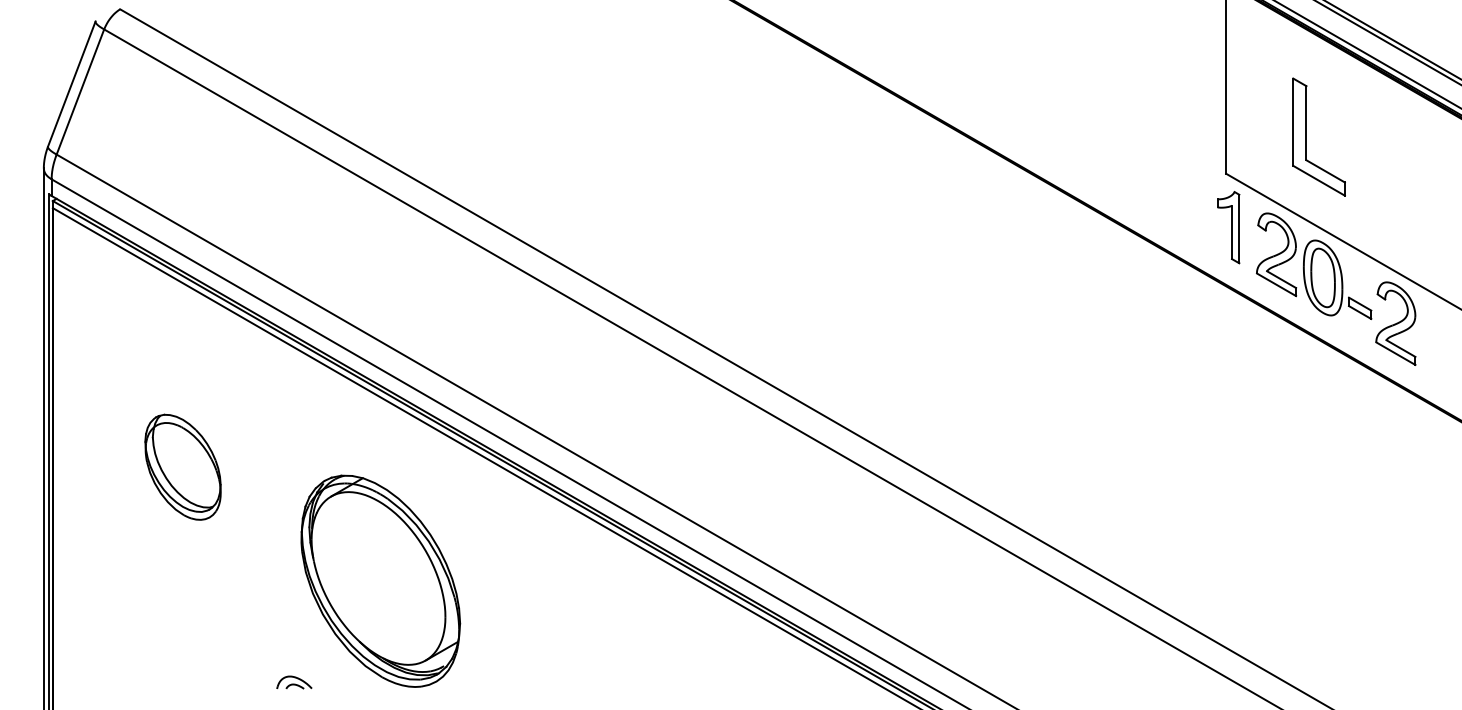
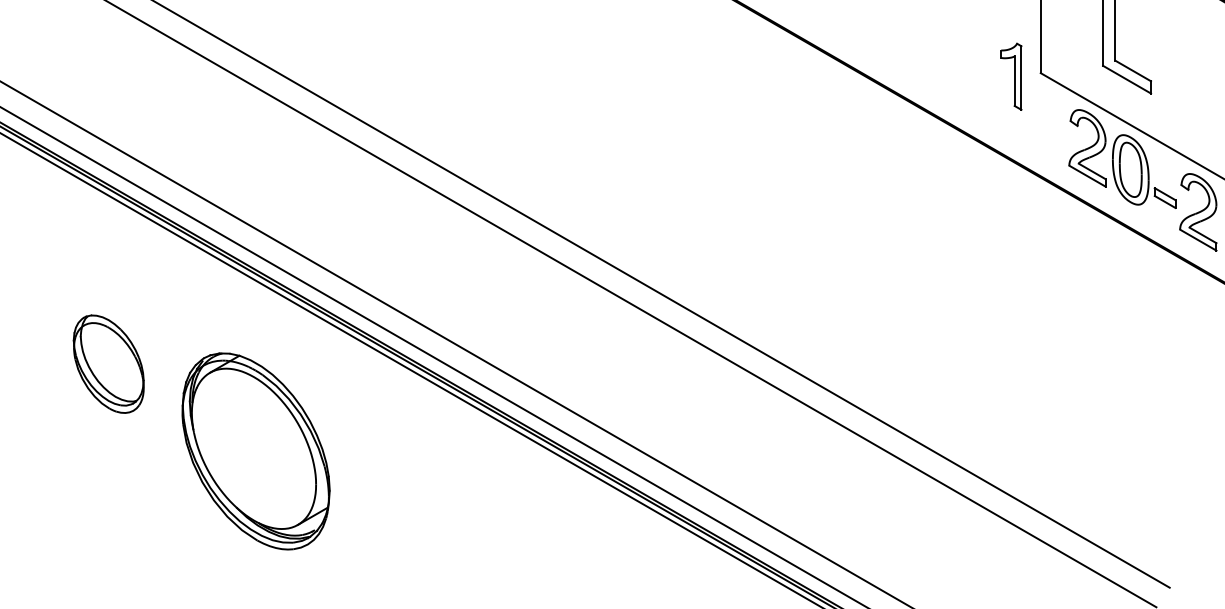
part: (1228, 227) -> (1011, 76), moved
part: (182, 466) -> (108, 363), moved
part: (294, 682) -> (176, 545), removed

